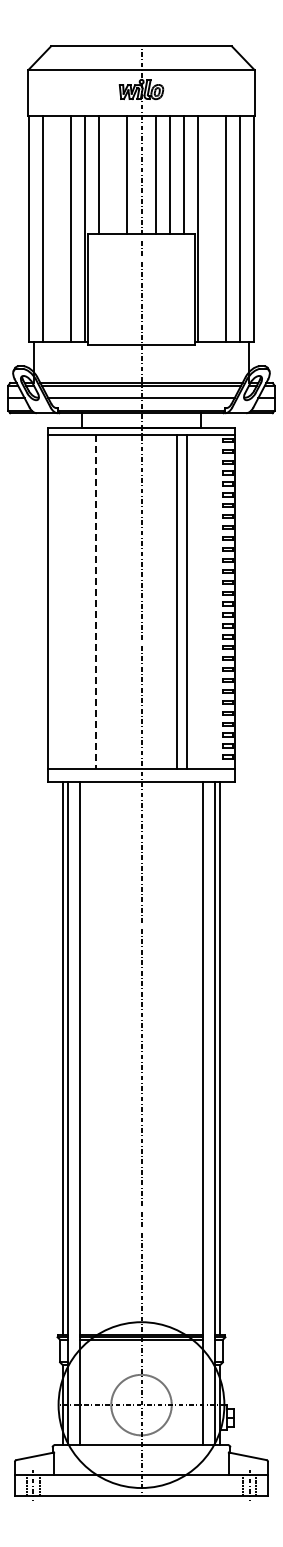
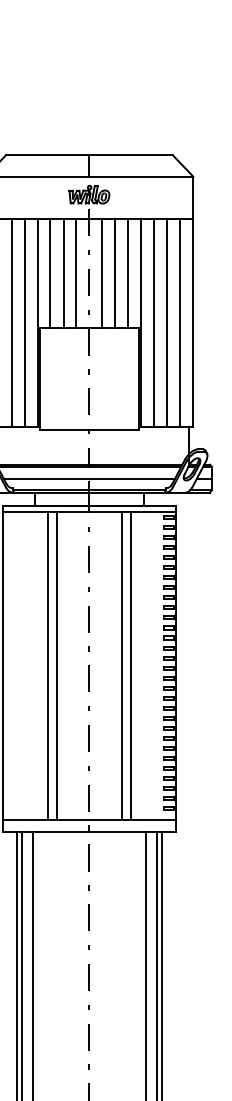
line: (113, 174) -> (63, 272), added
line: (56, 228) -> (11, 322), added
line: (211, 228) -> (153, 322), added
line: (106, 601) -> (57, 665), added
line: (96, 602) -> (48, 666), dashed -> solid

